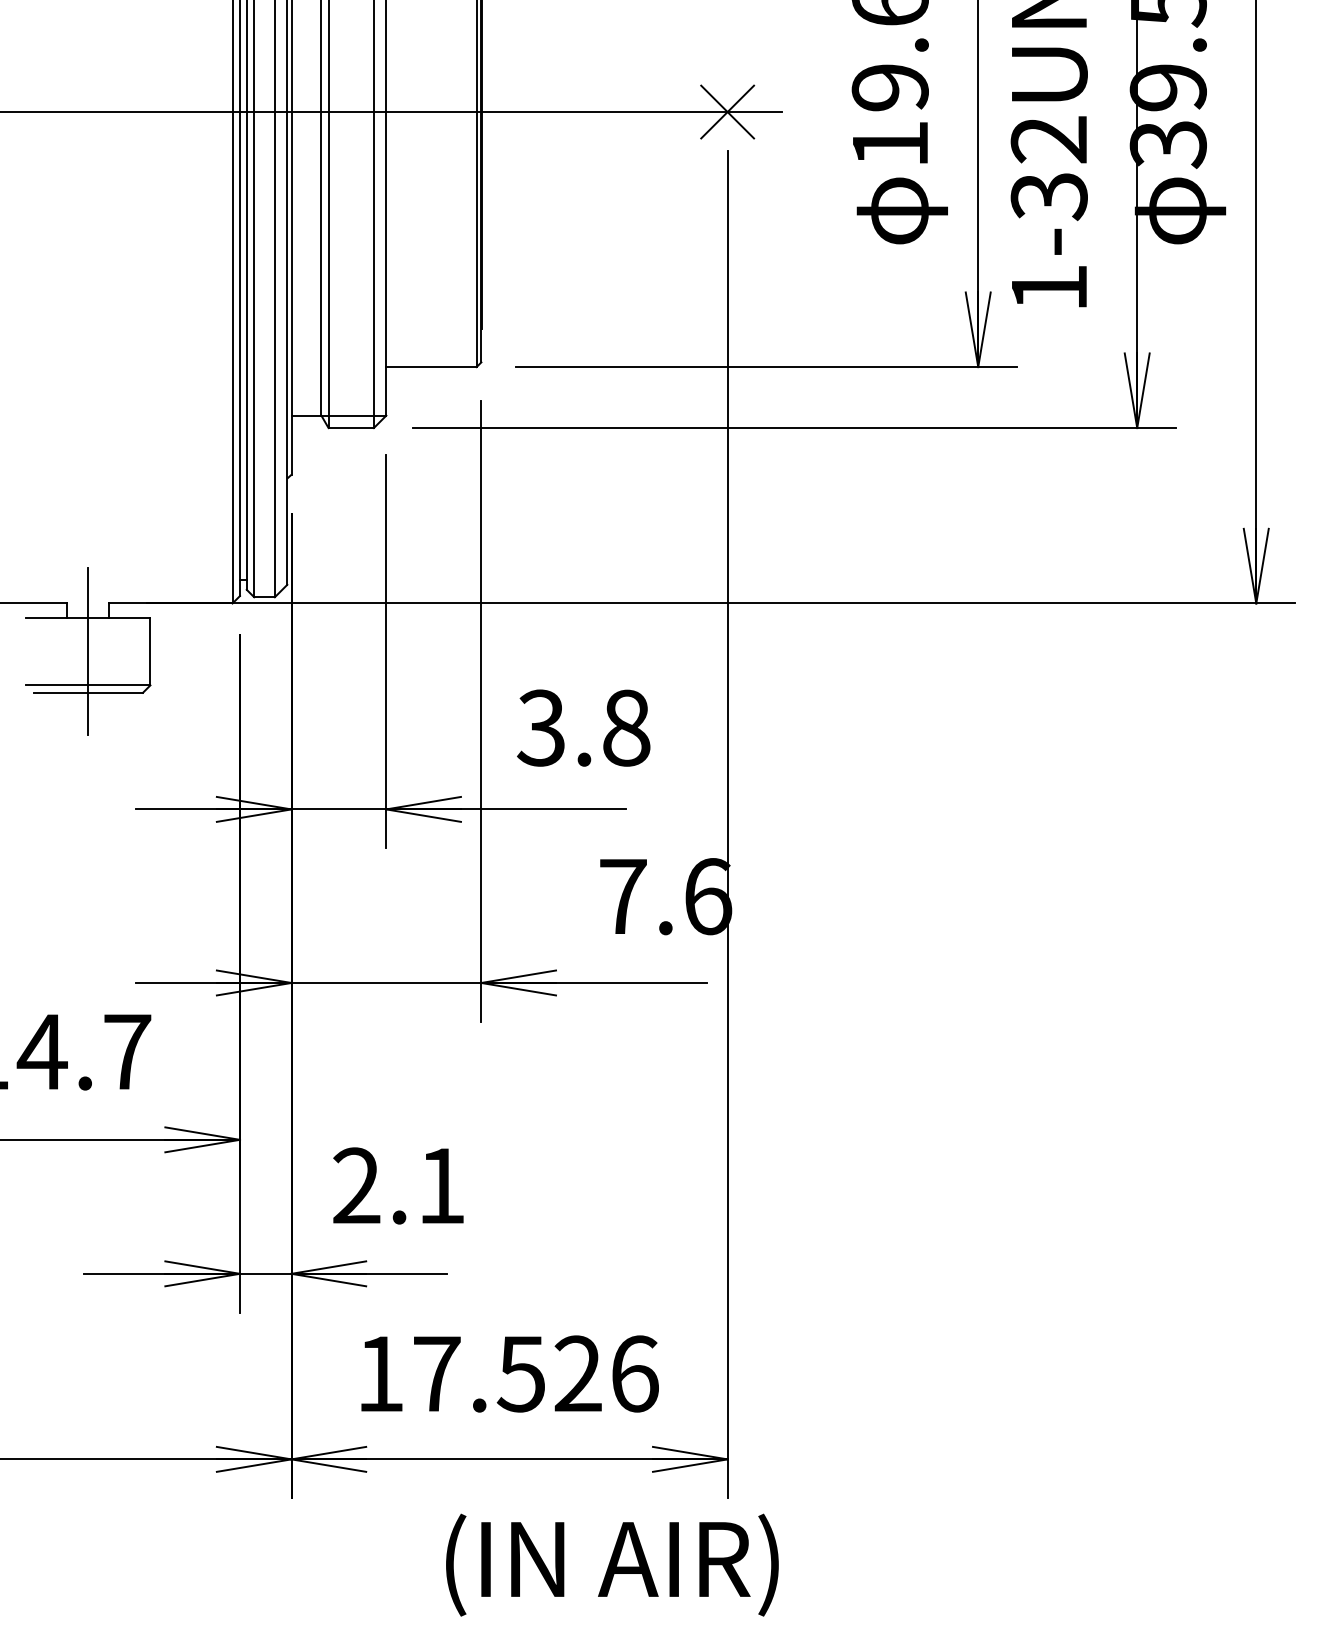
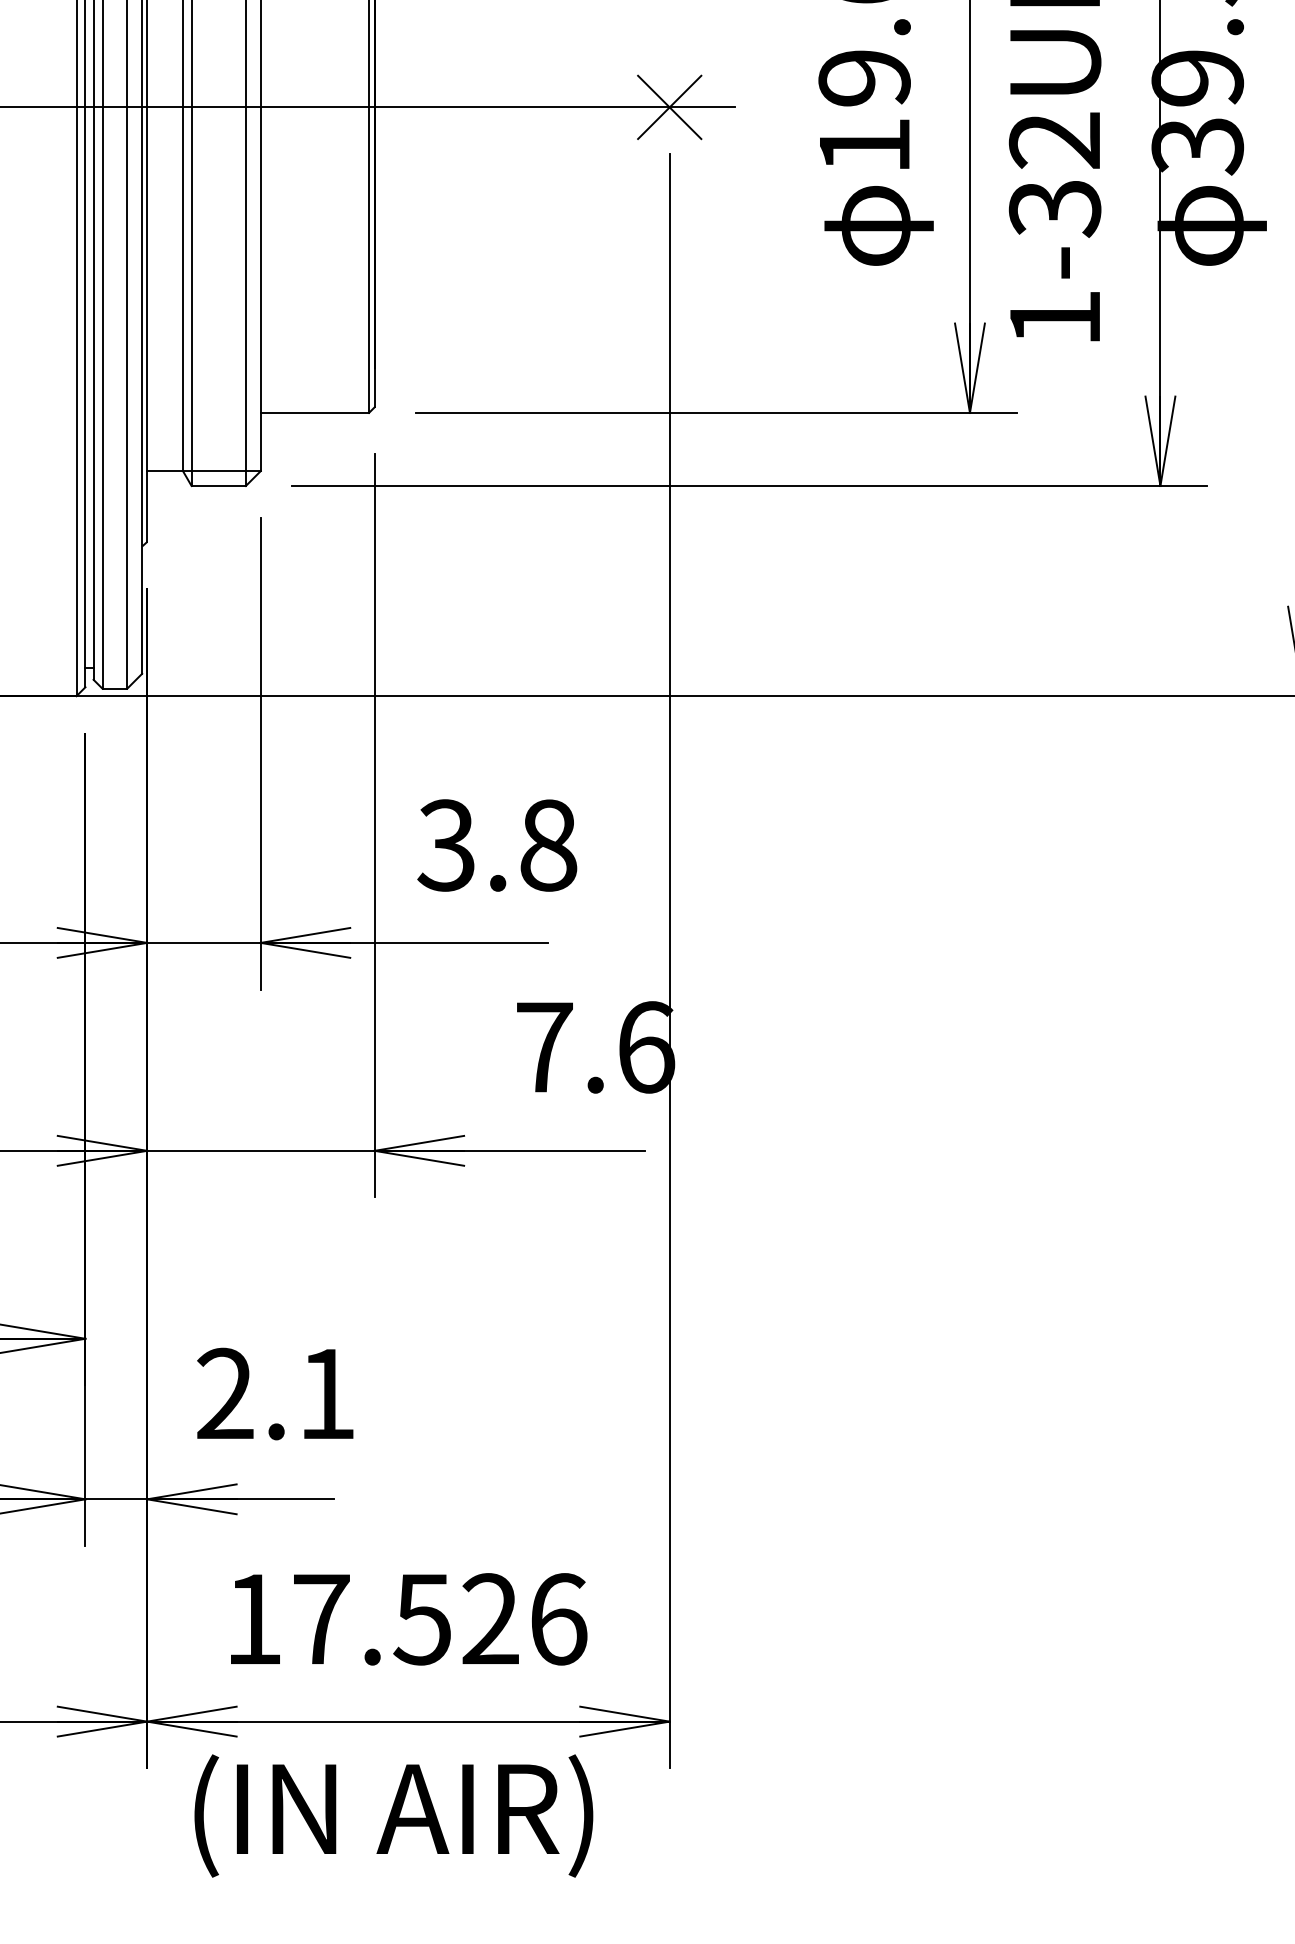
text: (612, 1564) -> (393, 1815), moved

